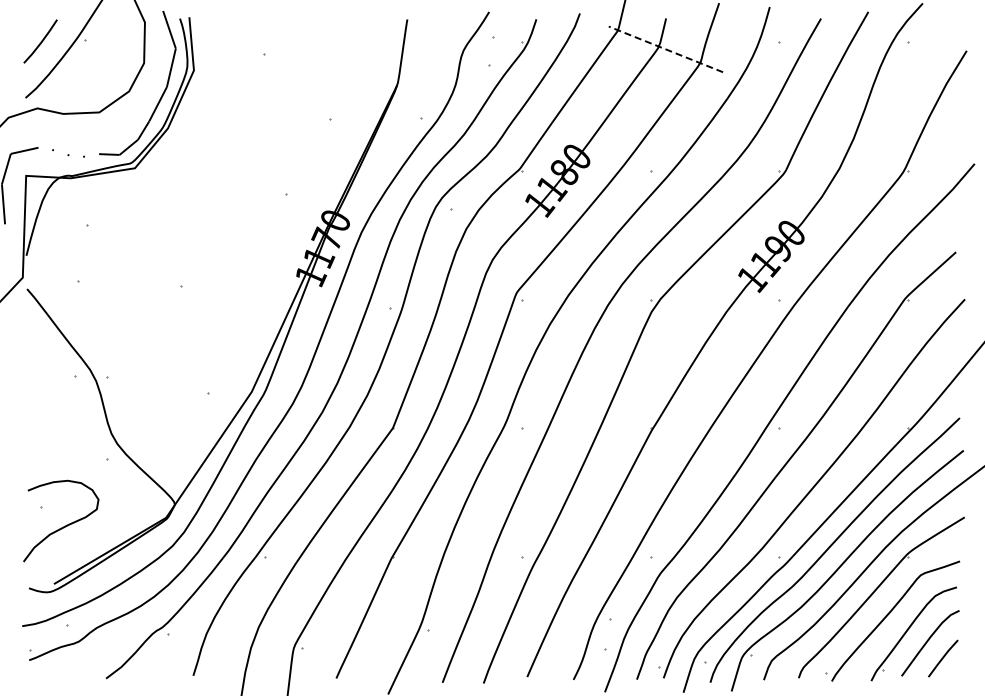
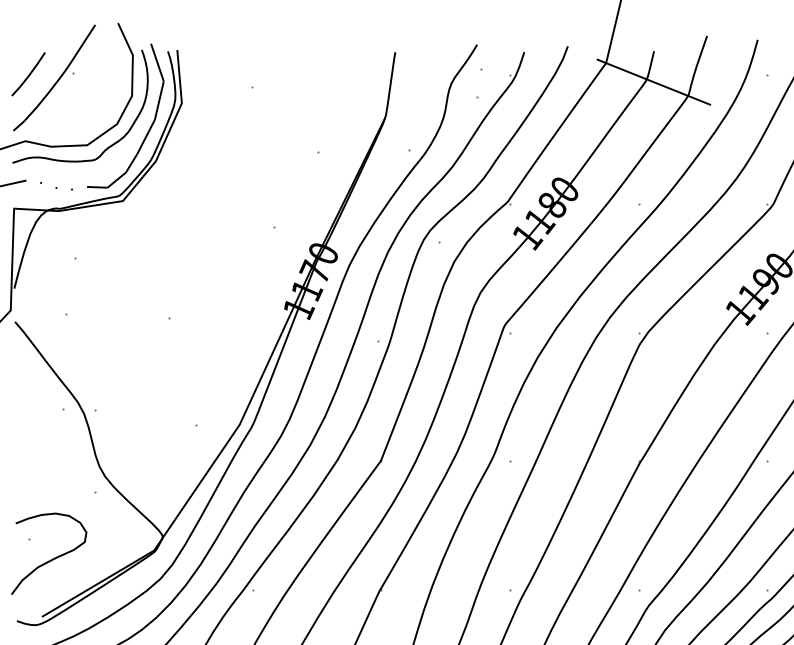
line: (665, 49) -> (653, 82), dashed -> solid
curve: (120, 113) -> (108, 146), added

